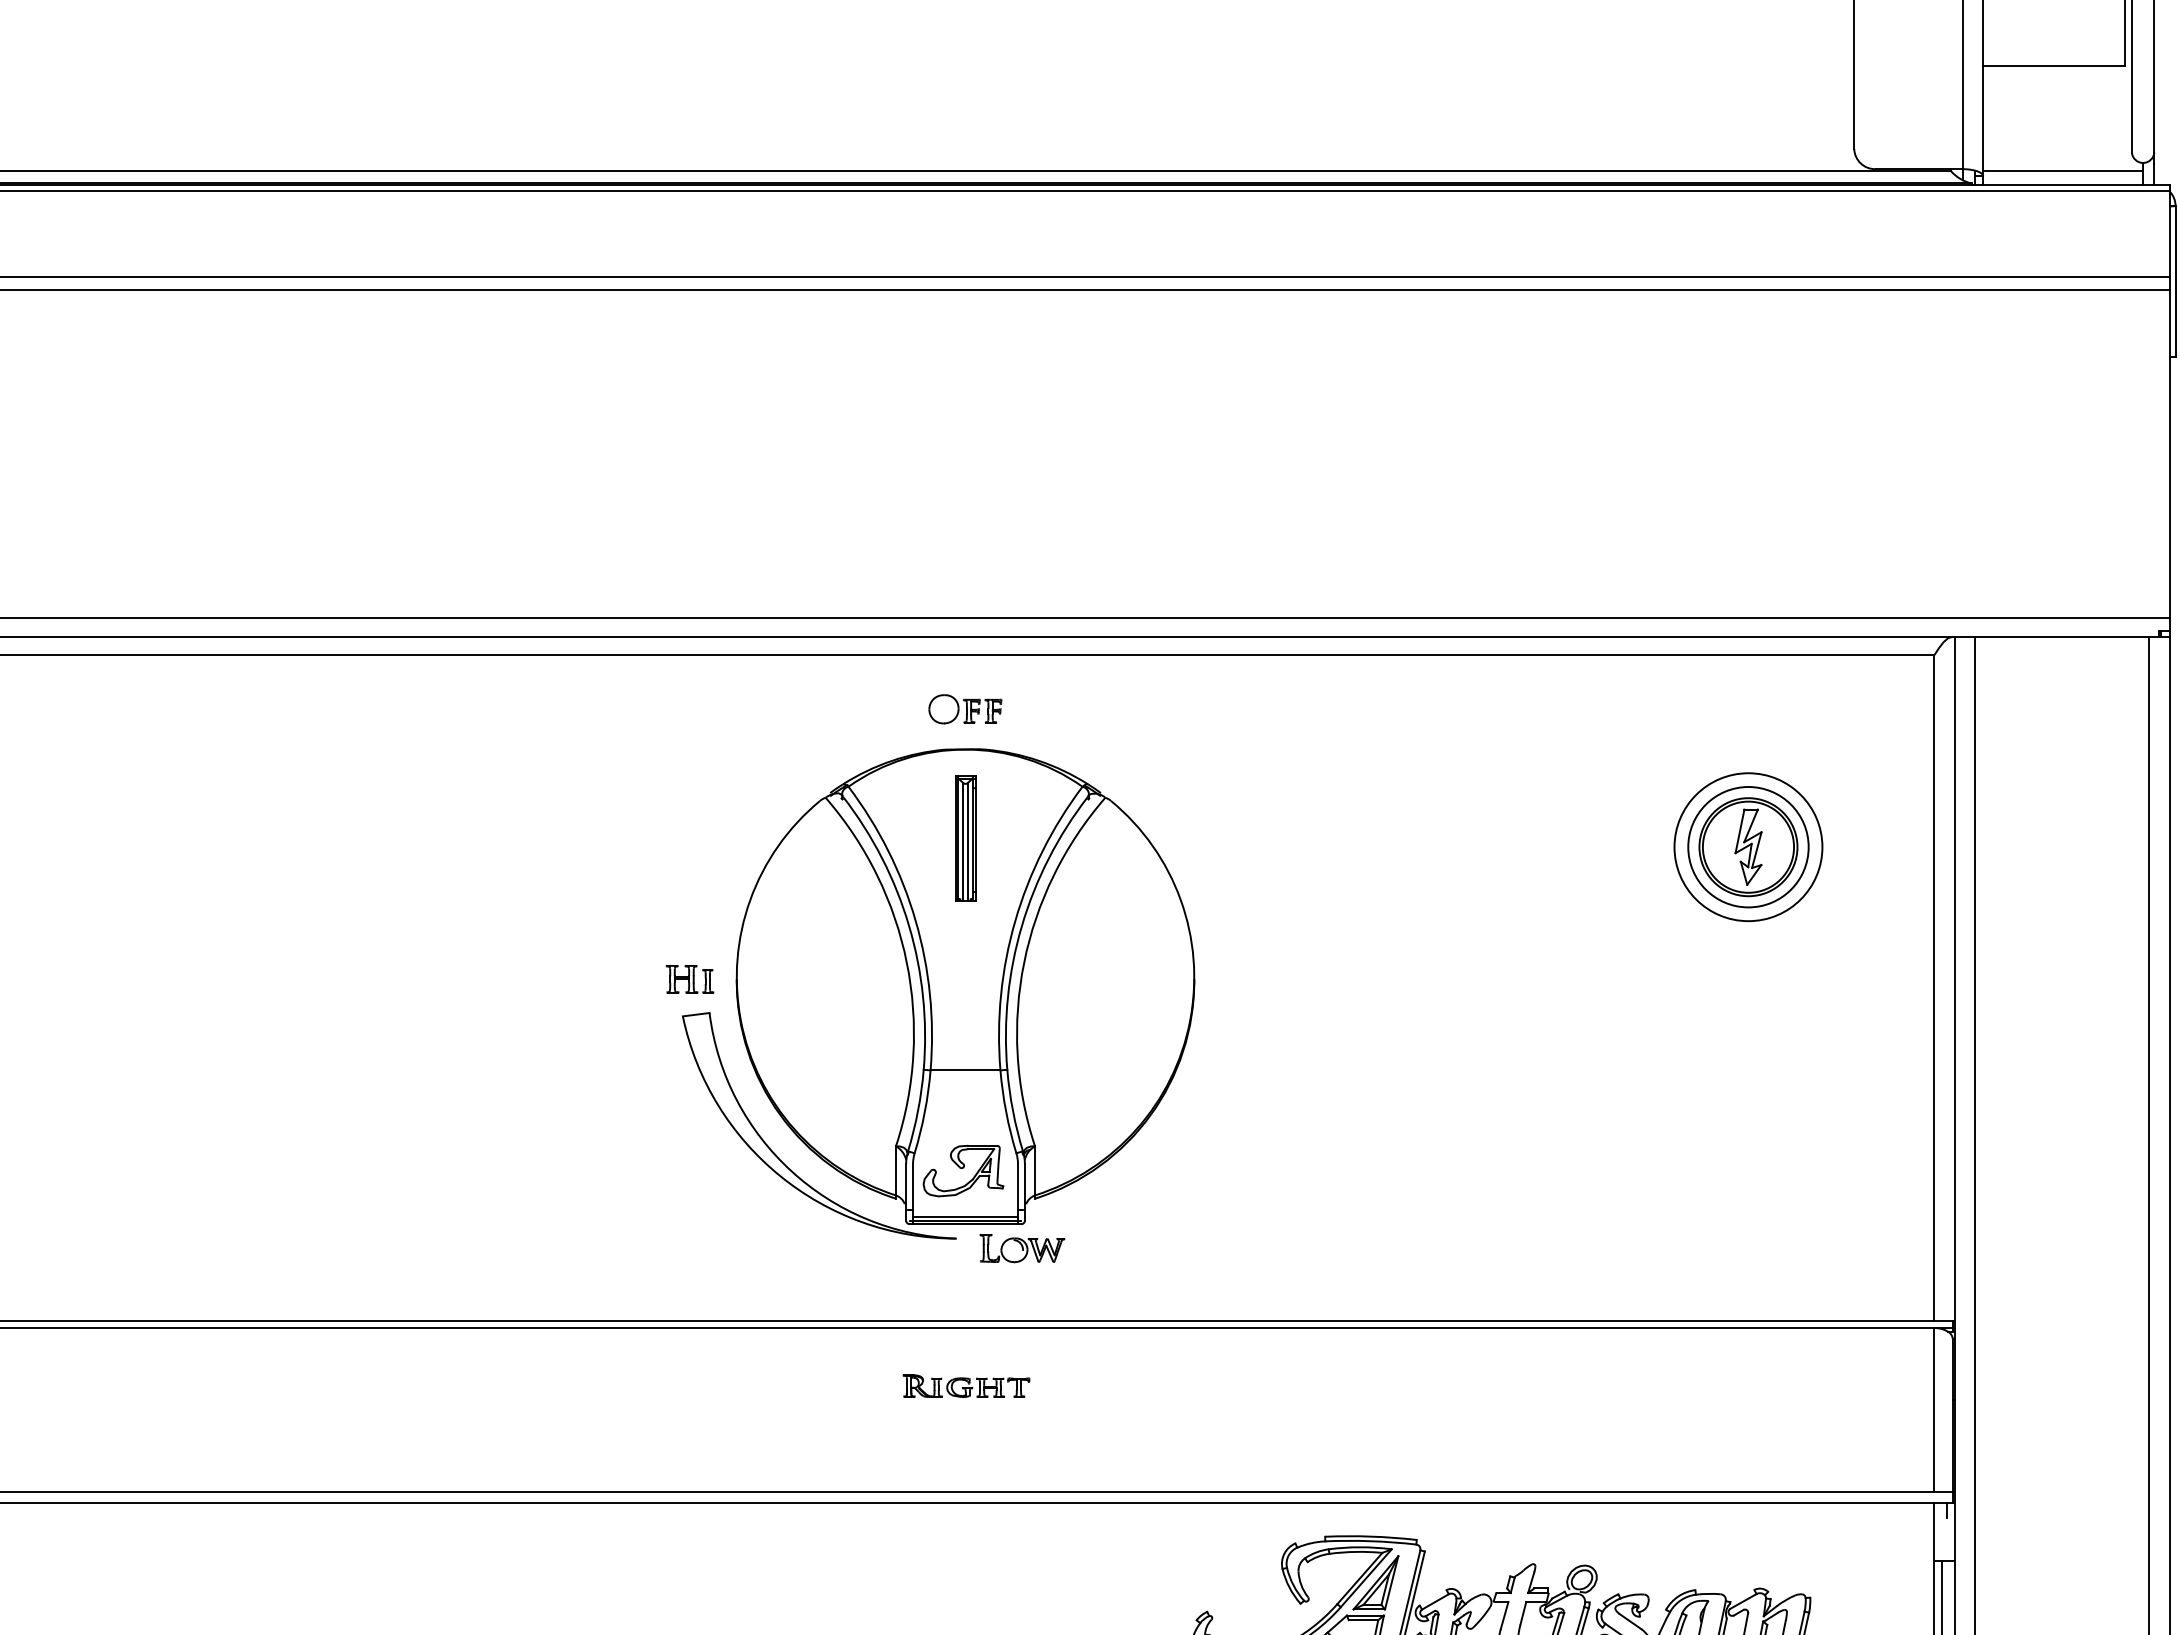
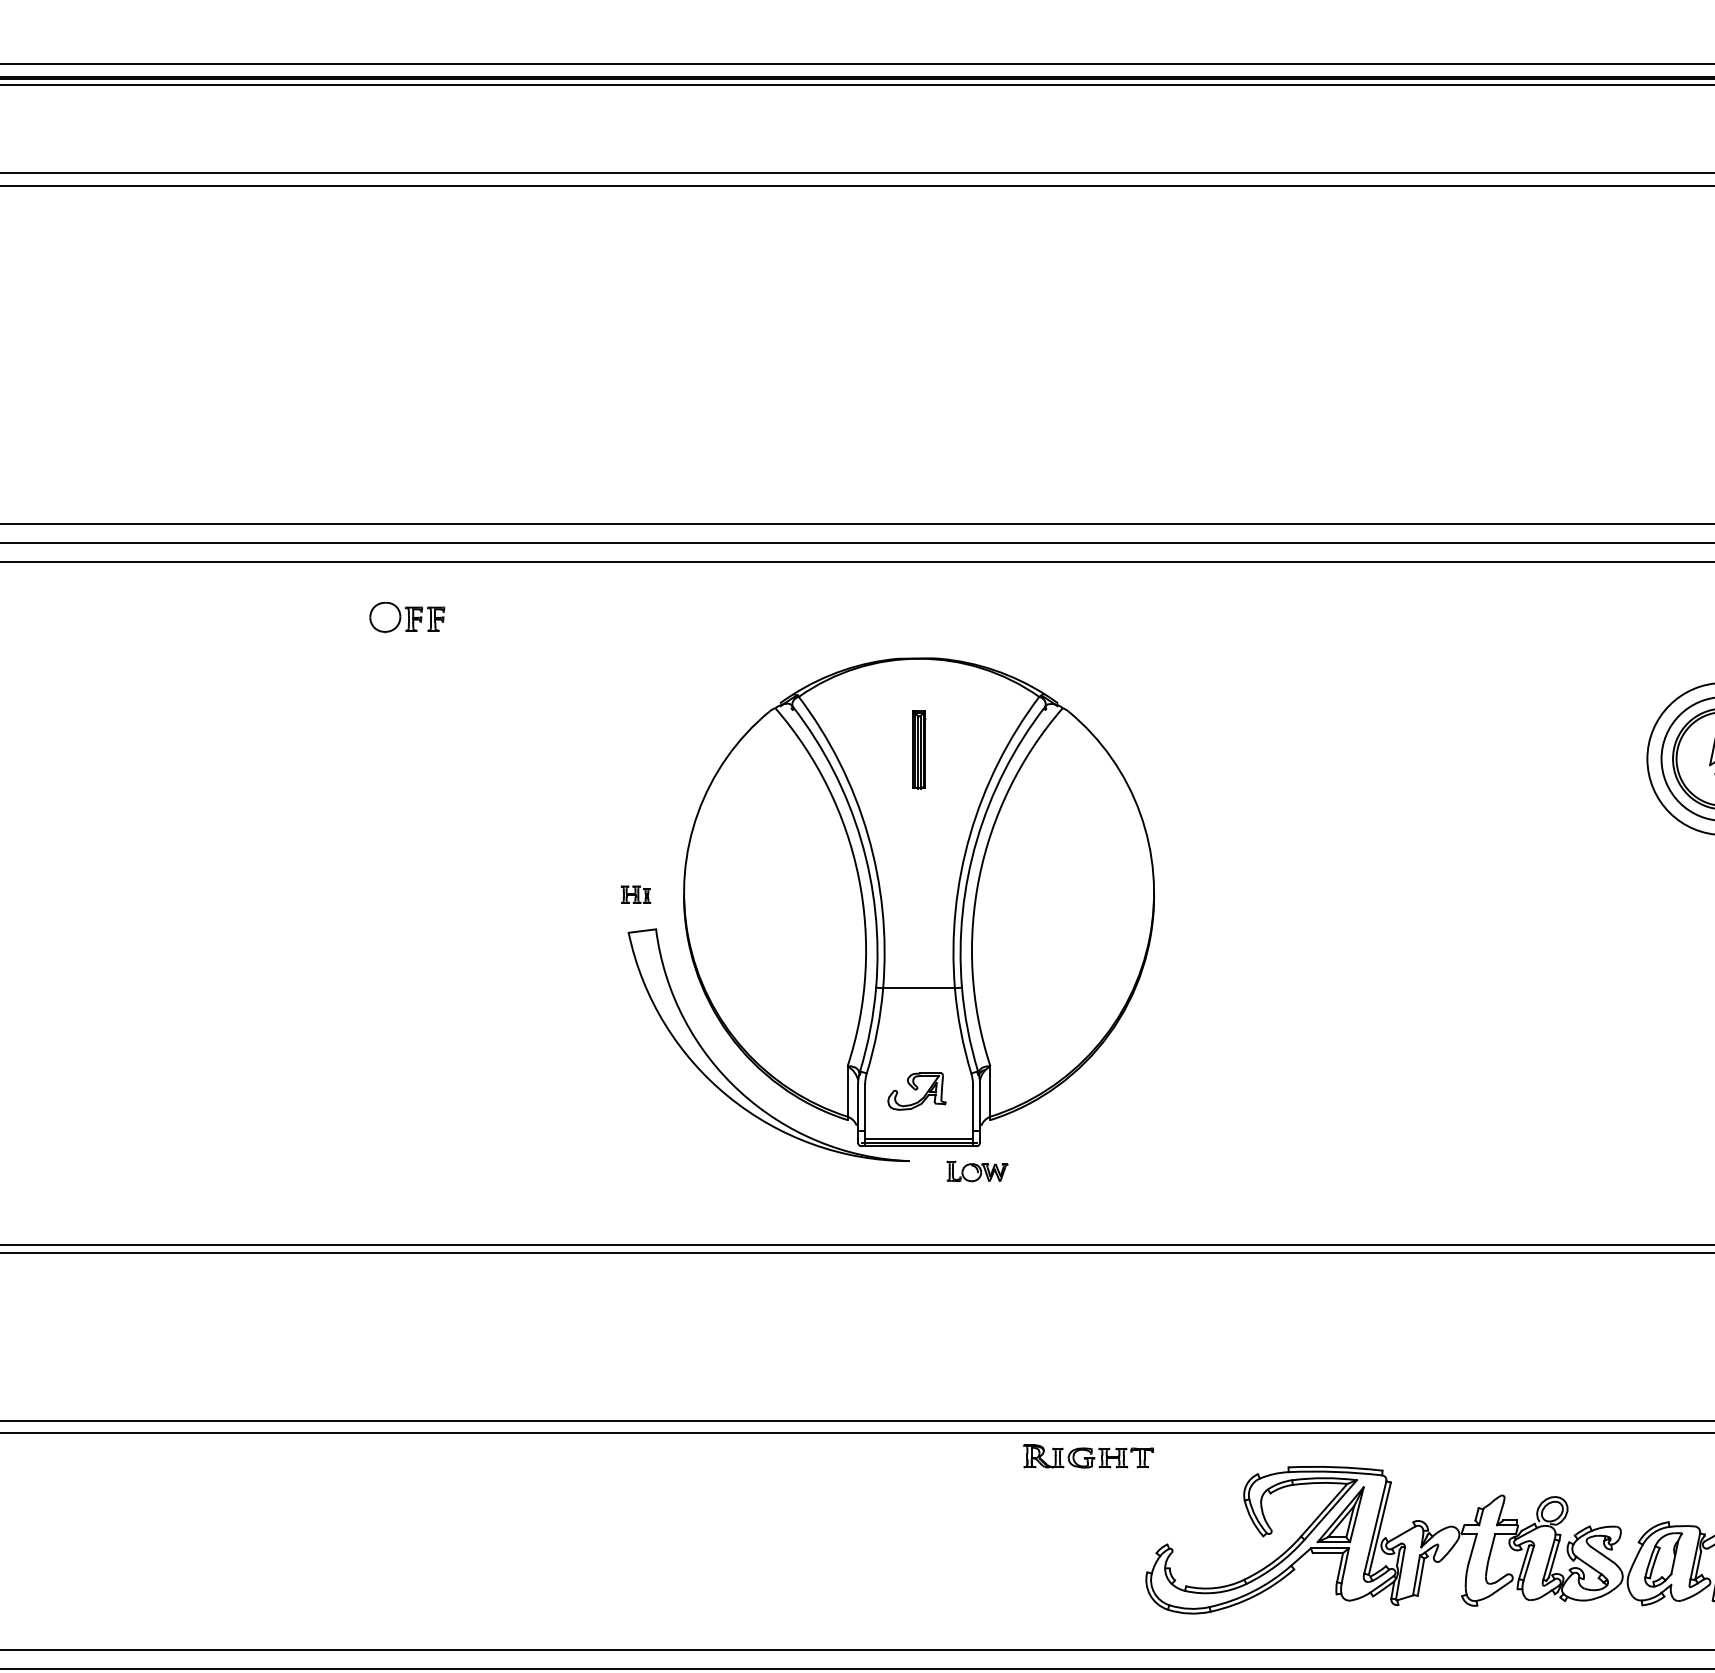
part: (965, 709) -> (407, 617), moved
part: (965, 838) -> (919, 750), size x0.6
part: (689, 979) -> (635, 894), size x0.6
part: (963, 1170) -> (916, 1091), size x0.7
part: (1022, 1248) -> (977, 1171), size x0.7
part: (966, 1385) -> (1088, 1455), moved

